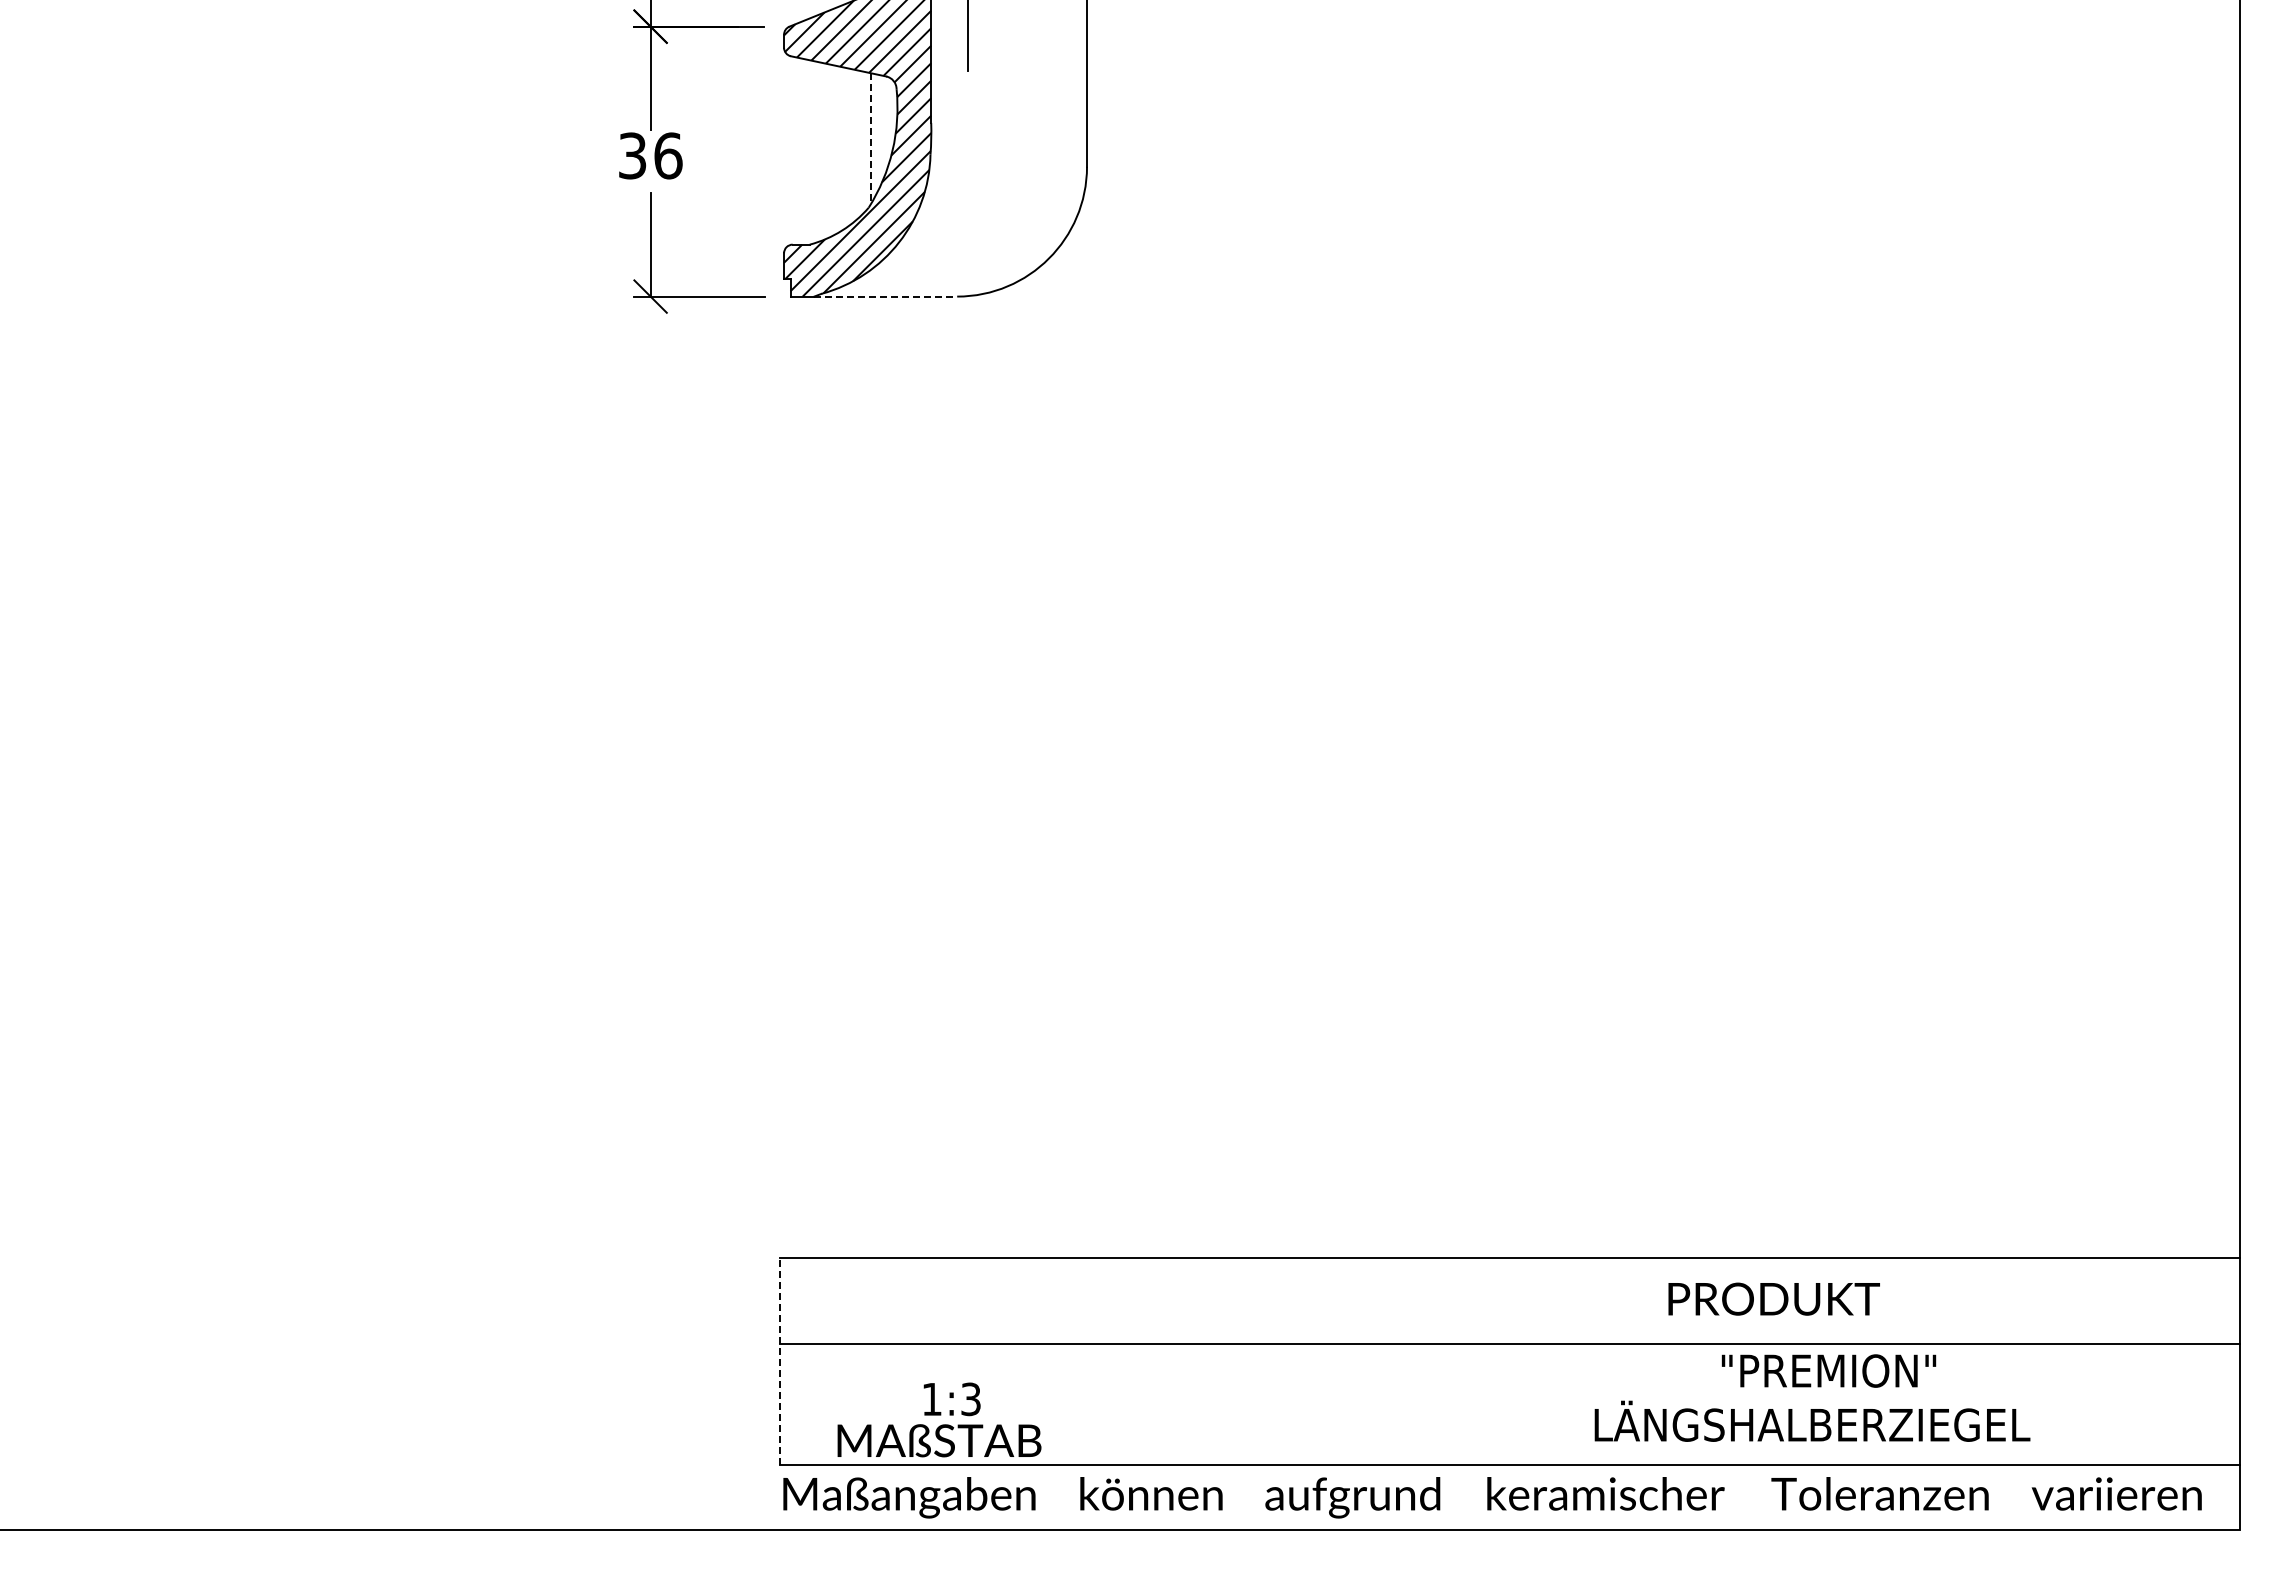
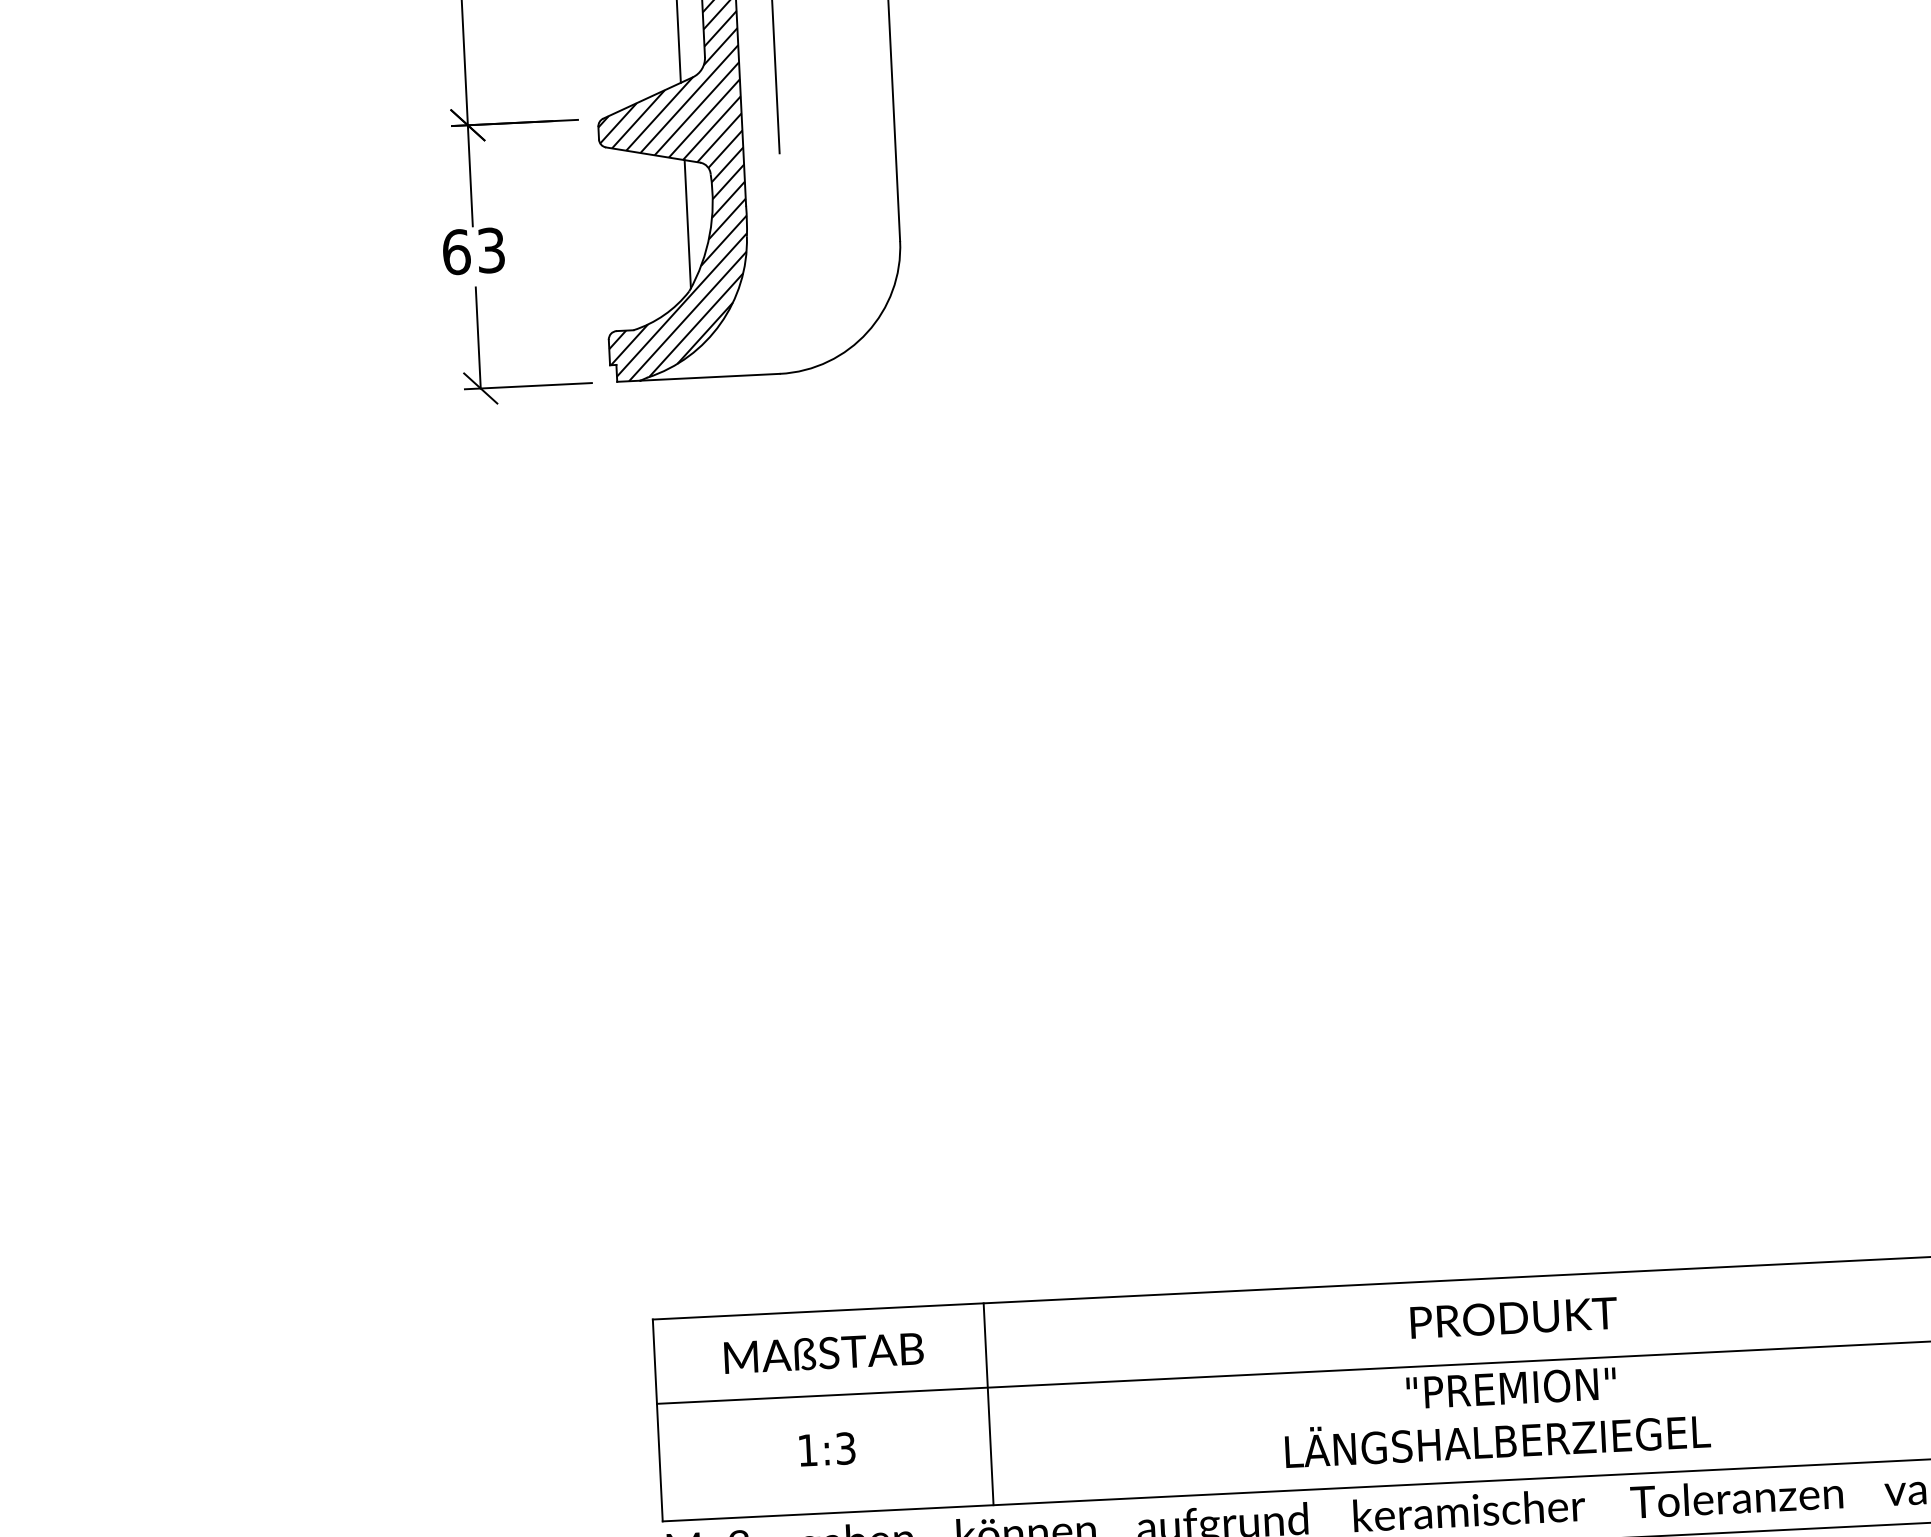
line: (870, 138) -> (687, 223), dashed -> solid
text: (650, 155) -> (473, 250), 36 -> 63
line: (886, 296) -> (710, 377), dashed -> solid
text: (1773, 1298) -> (1513, 1317), moved
line: (1119, 1360) -> (988, 1403), added
line: (780, 1361) -> (658, 1420), dashed -> solid
text: (1812, 1397) -> (1496, 1414), moved
text: (939, 1440) -> (823, 1352), moved

